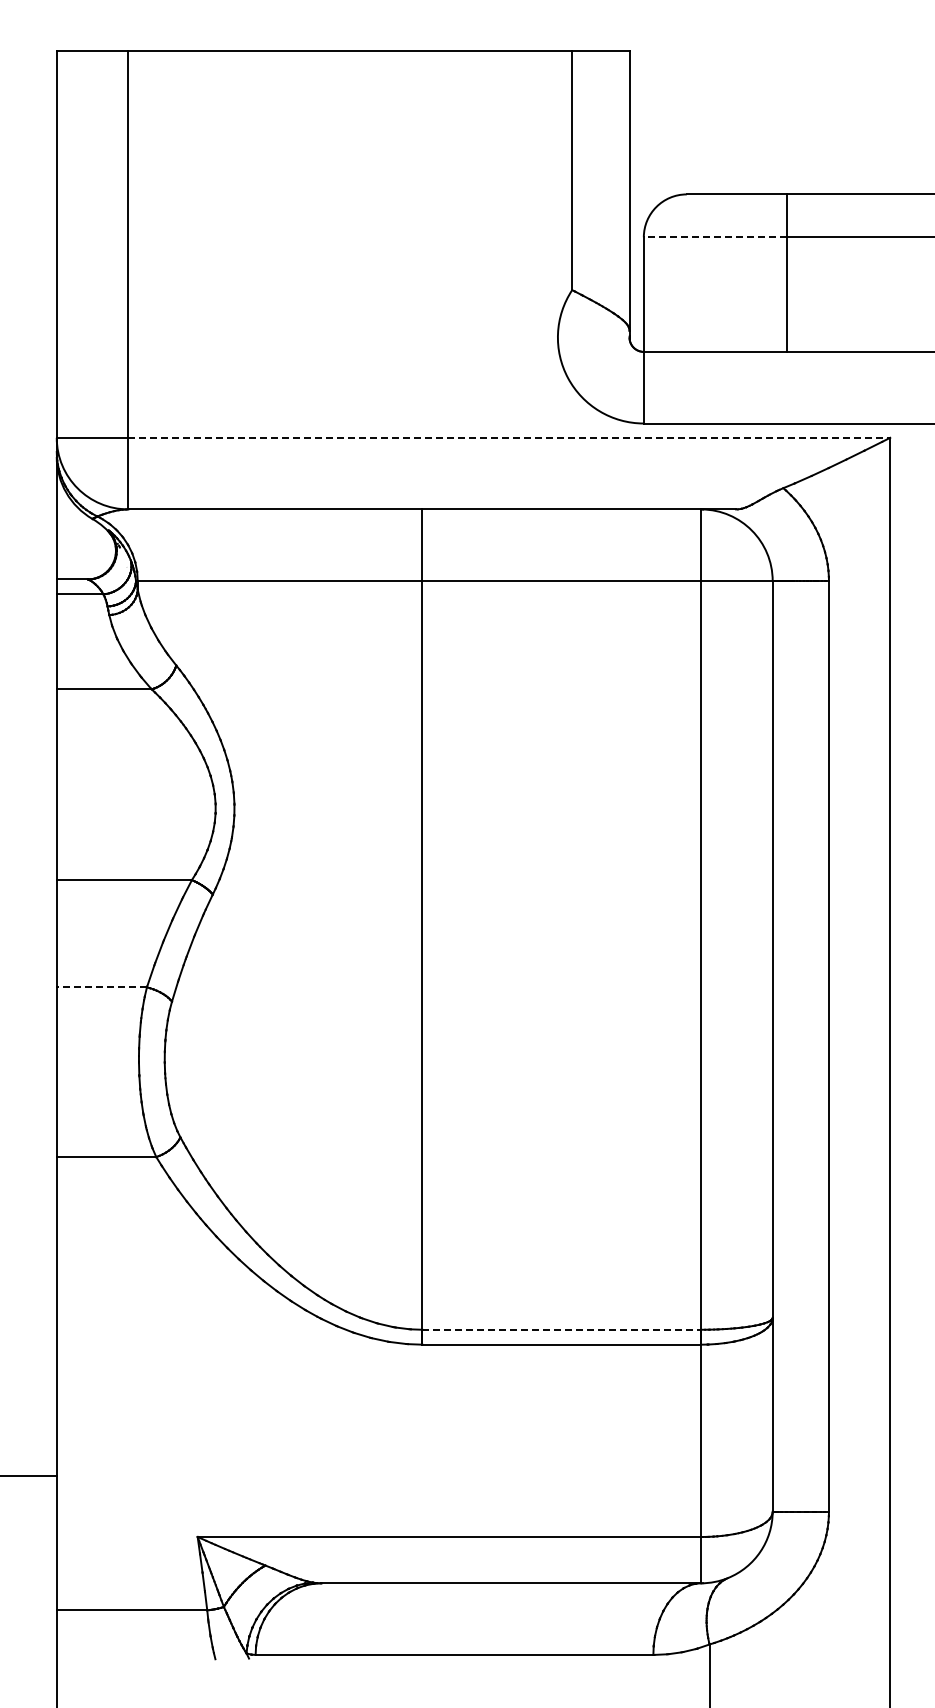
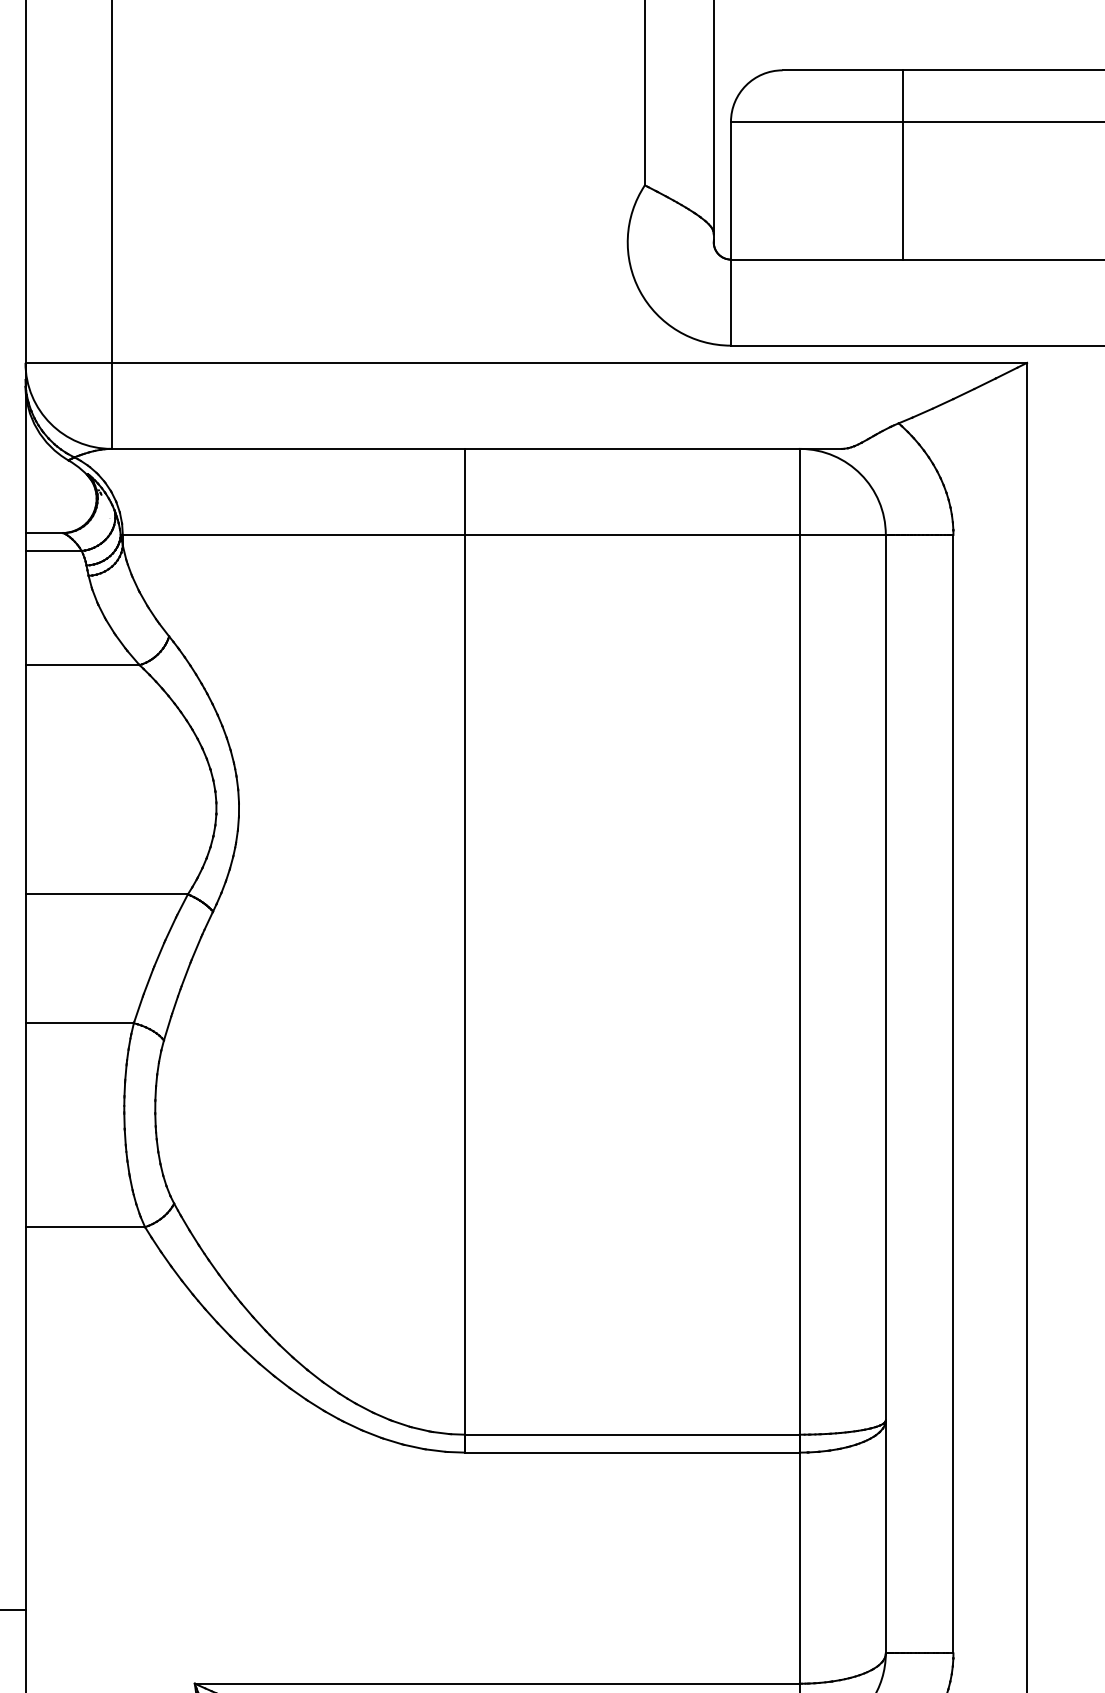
line: (715, 237) -> (817, 122), dashed -> solid
line: (509, 437) -> (569, 362), dashed -> solid
line: (101, 987) -> (79, 1023), dashed -> solid
line: (562, 1329) -> (633, 1434), dashed -> solid

